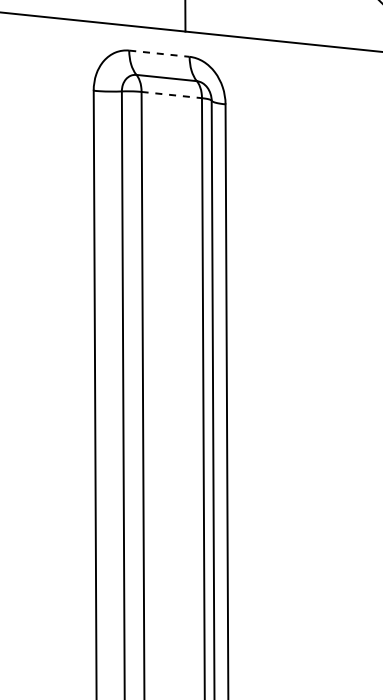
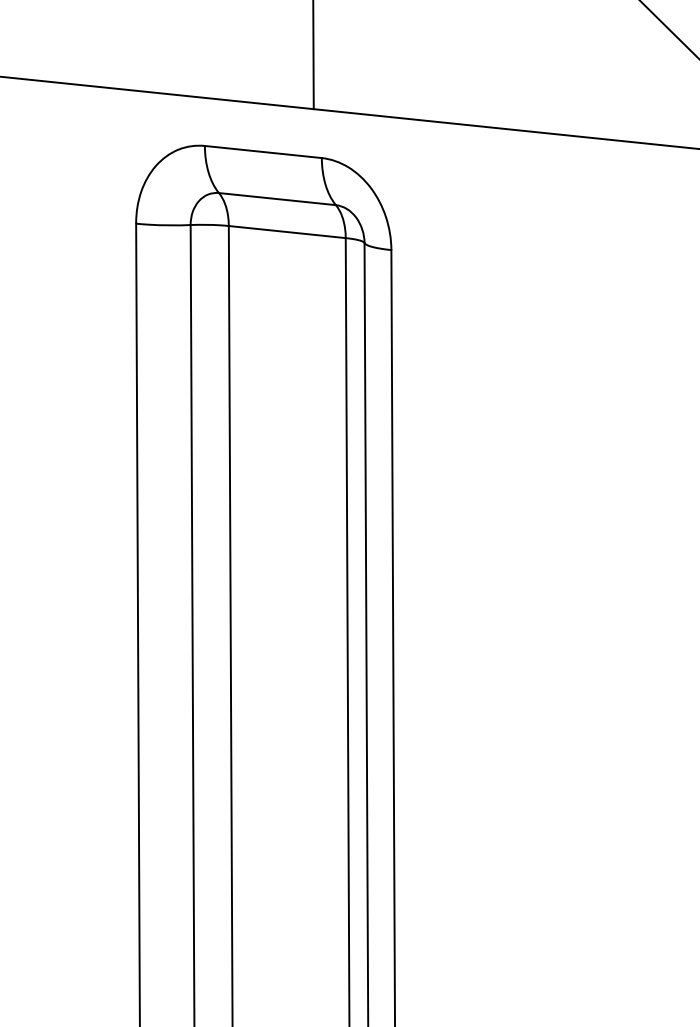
line: (159, 53) -> (263, 151), dashed -> solid
line: (172, 95) -> (288, 232), dashed -> solid

